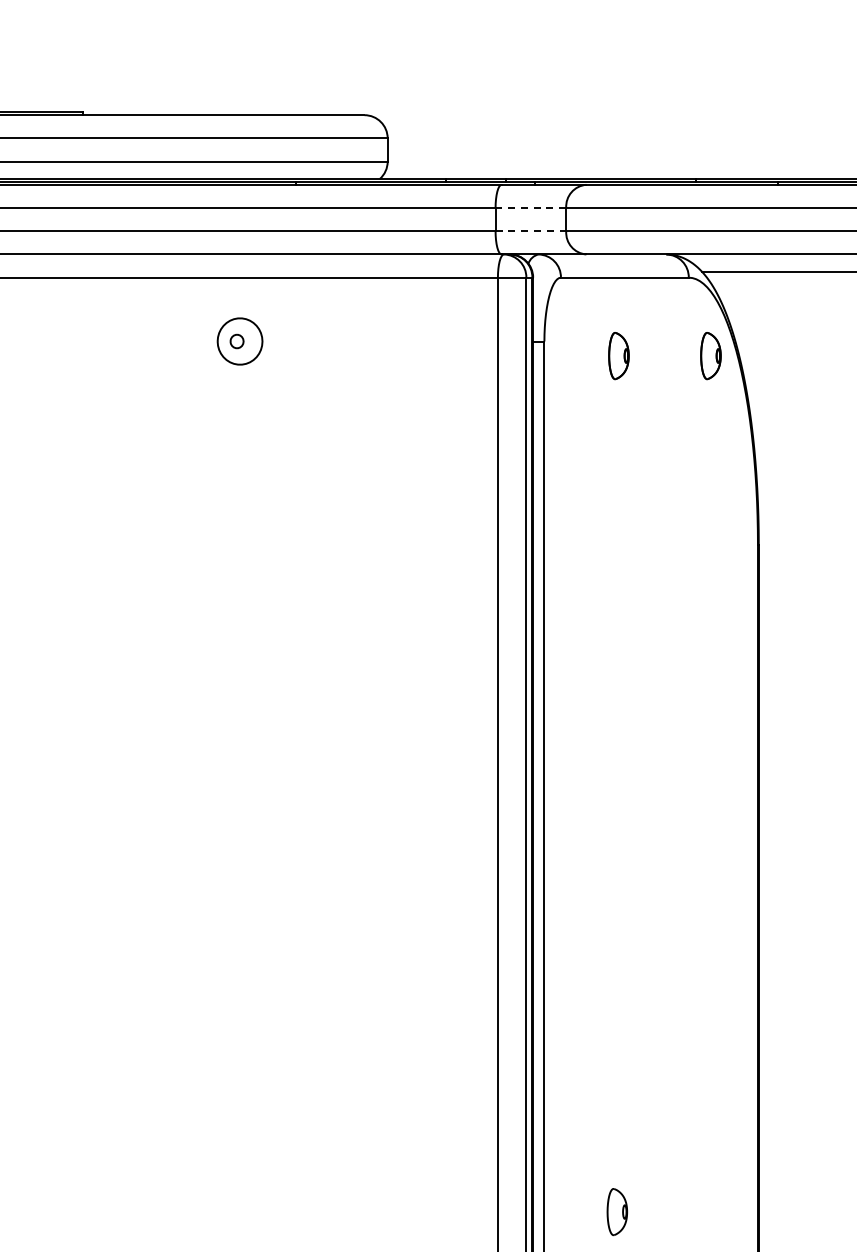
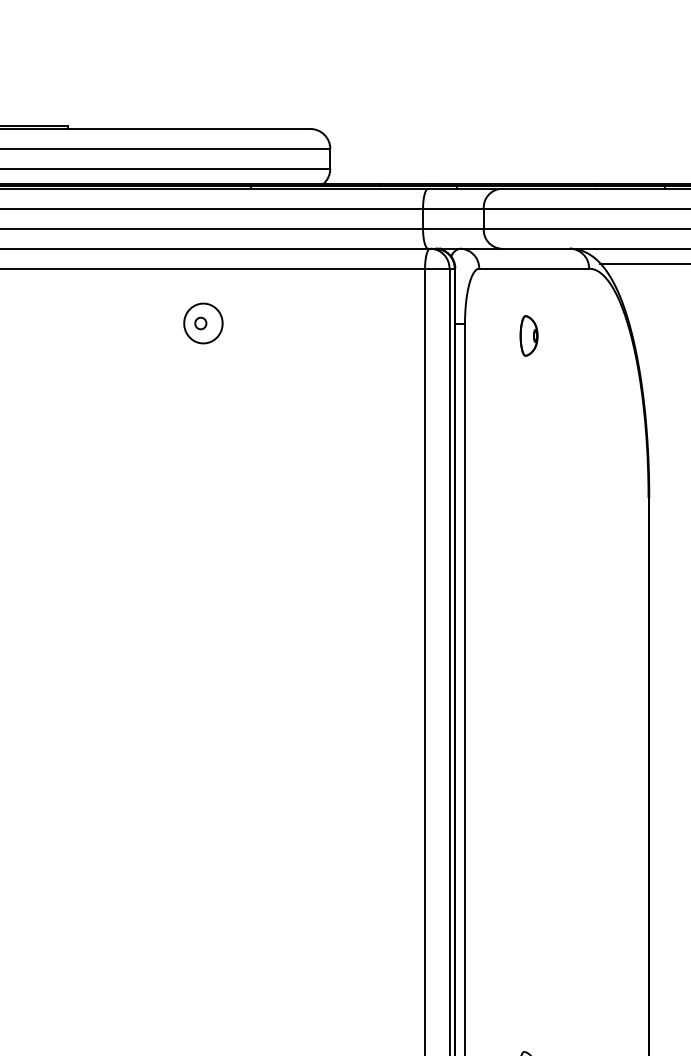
line: (530, 208) -> (453, 209), dashed -> solid
line: (531, 231) -> (453, 228), dashed -> solid
part: (710, 356) -> (607, 336), removed

